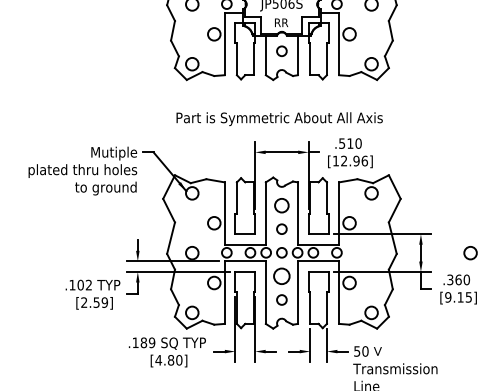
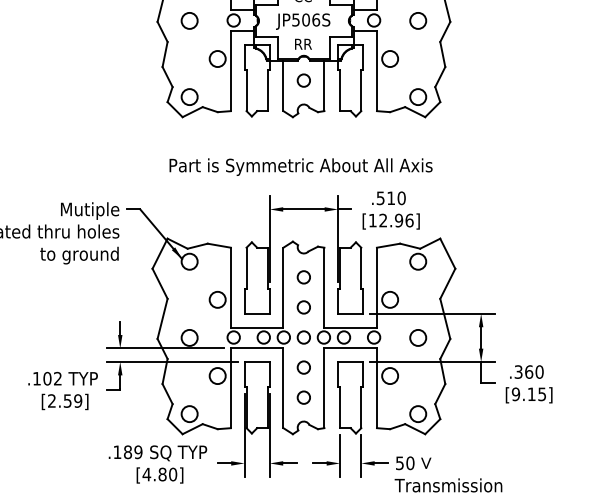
circle: (281, 205) -> (303, 277), size x0.71
circle: (470, 253) -> (418, 338), moved
circle: (281, 276) -> (303, 367), size x0.62

